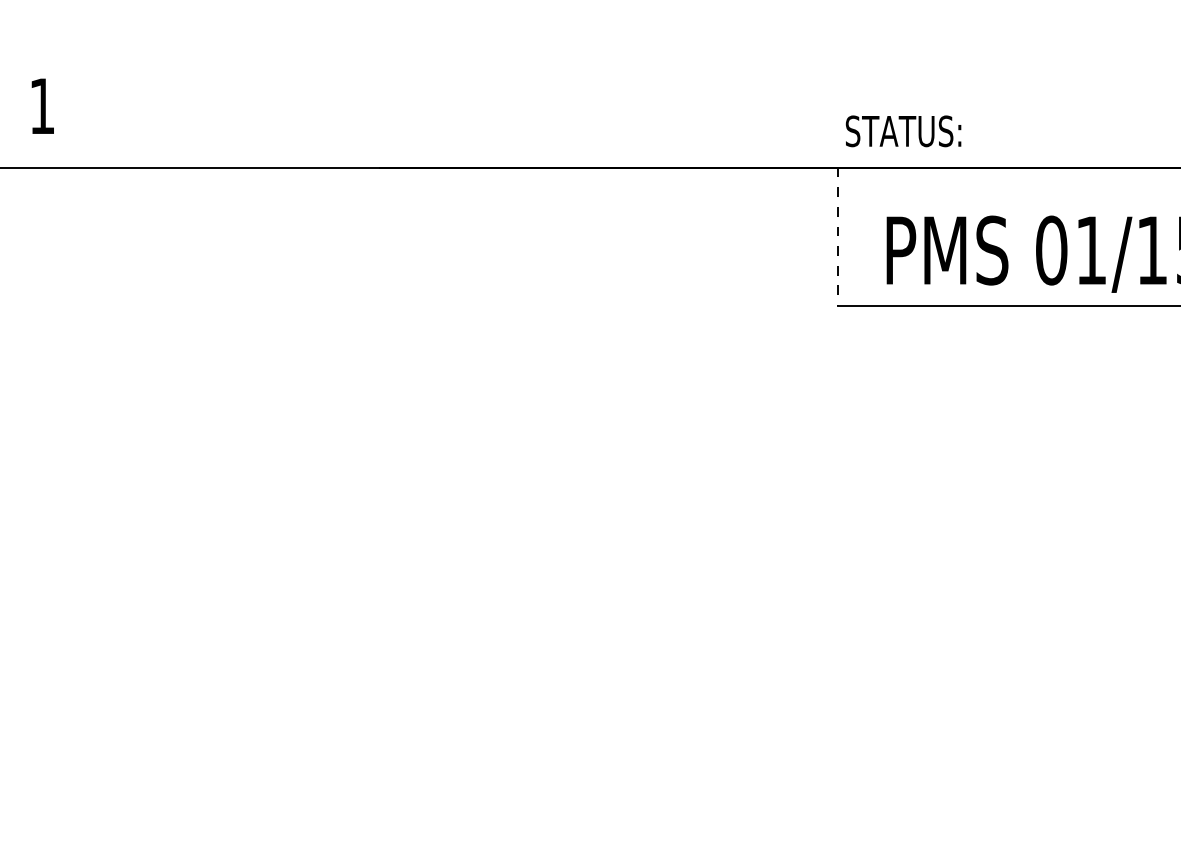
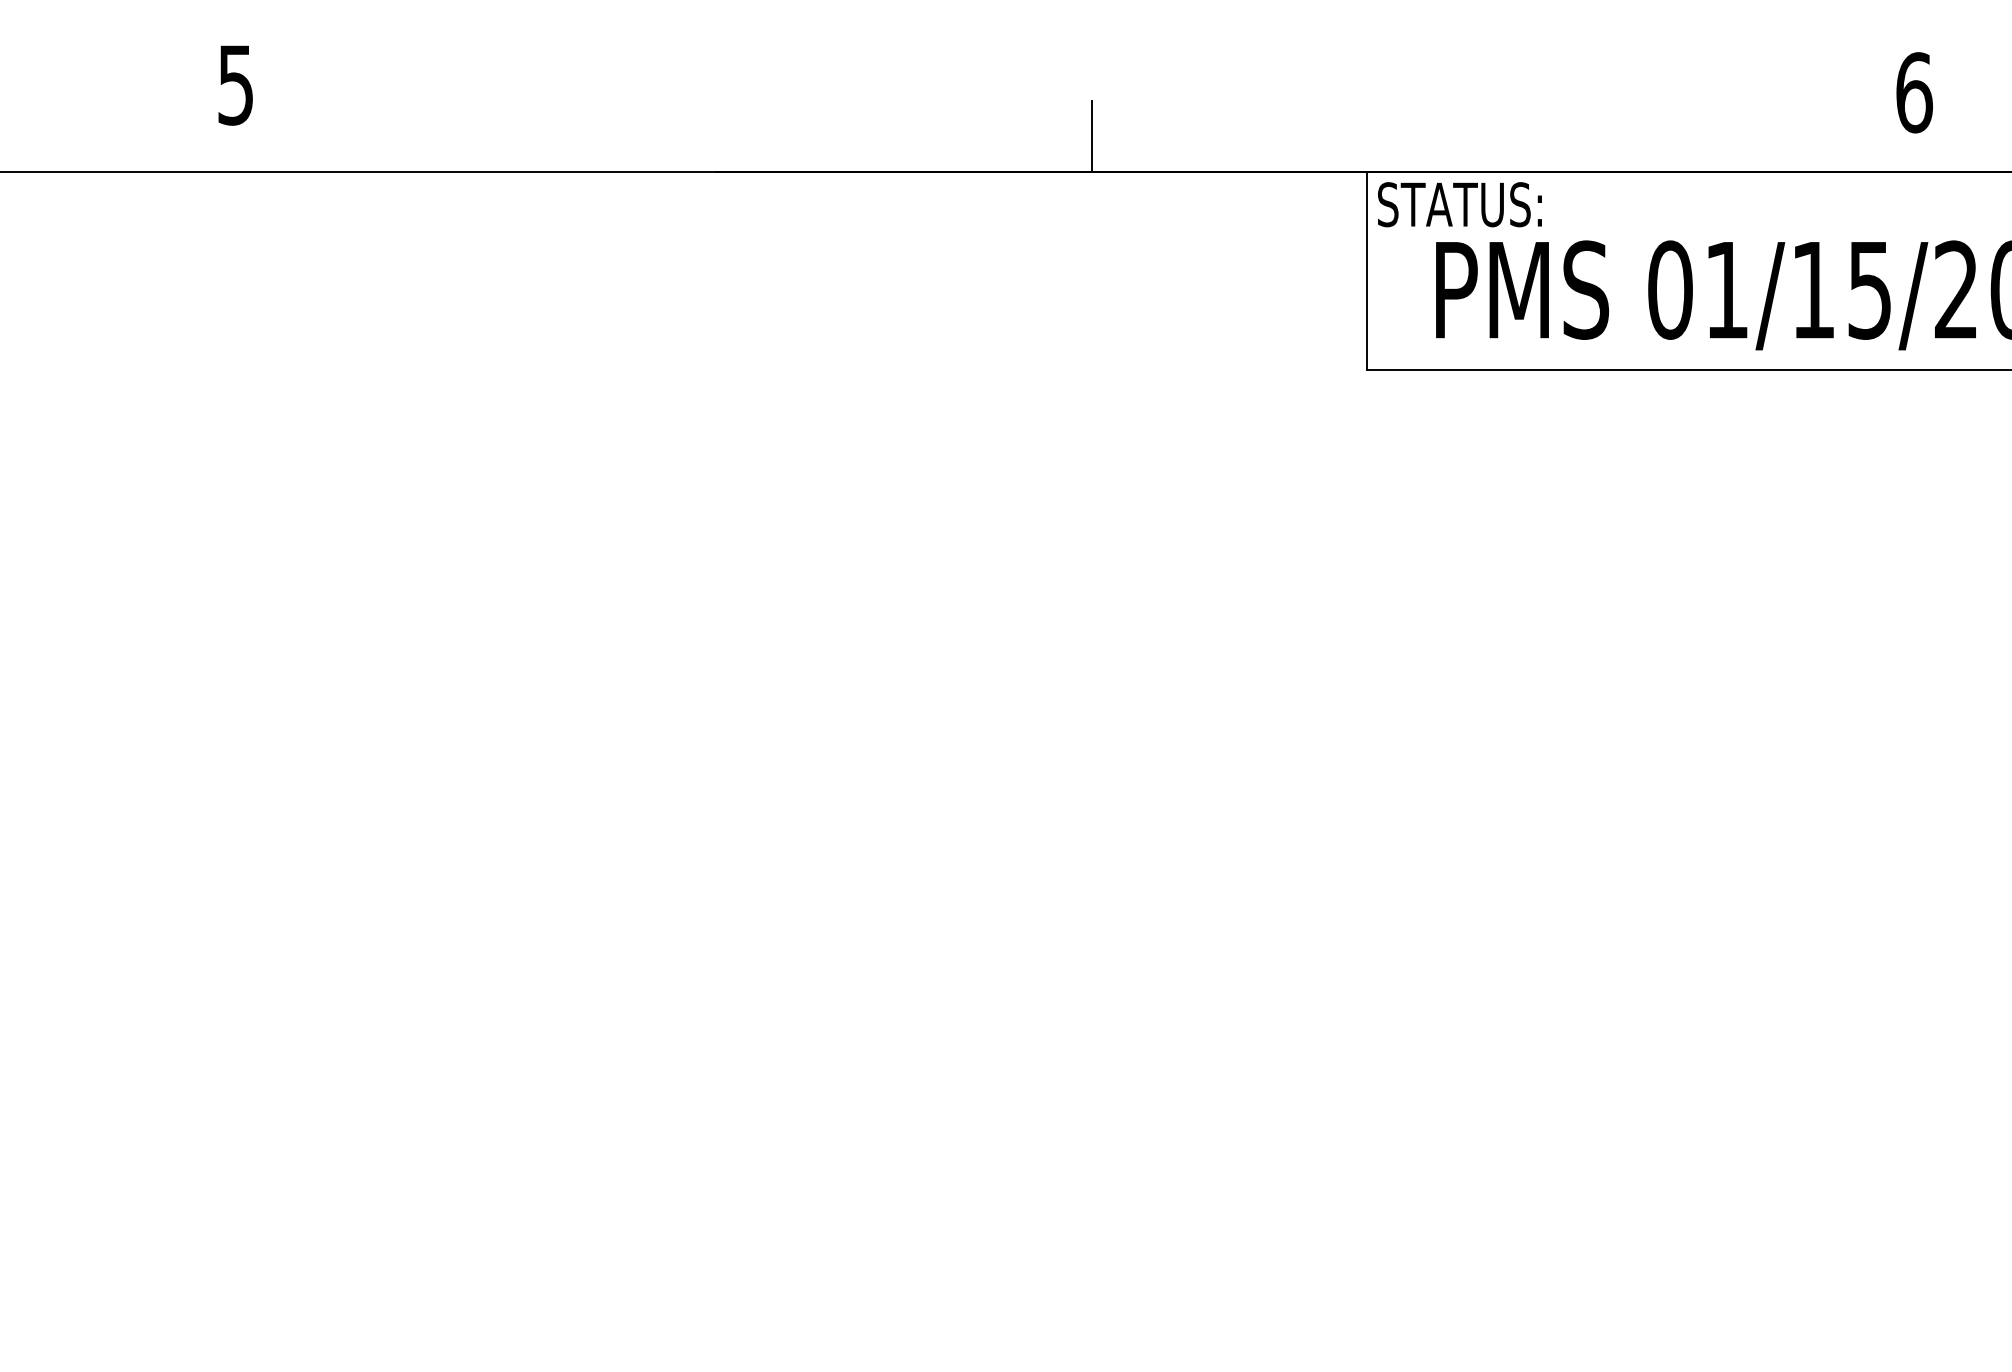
text: (42, 106) -> (235, 85), 1 -> 5
text: (903, 131) -> (1459, 204), moved
line: (644, 142) -> (1091, 136), added
line: (838, 236) -> (1367, 270), dashed -> solid

